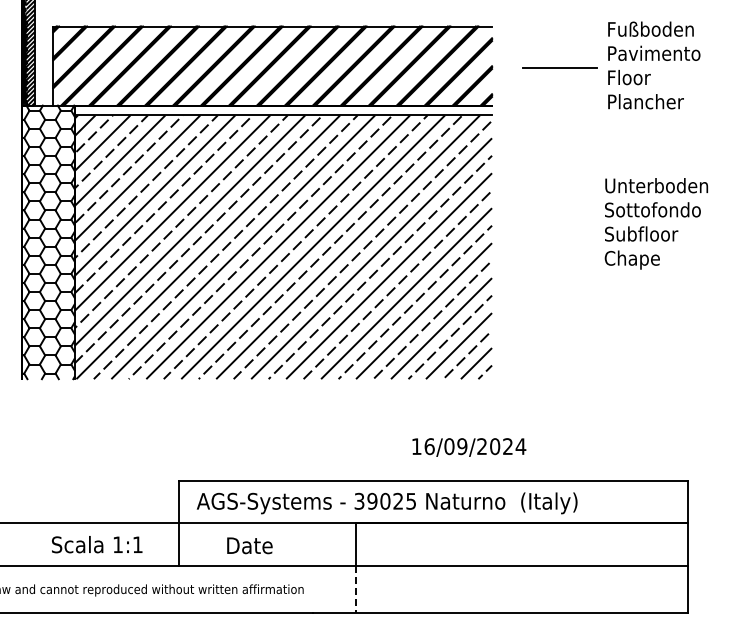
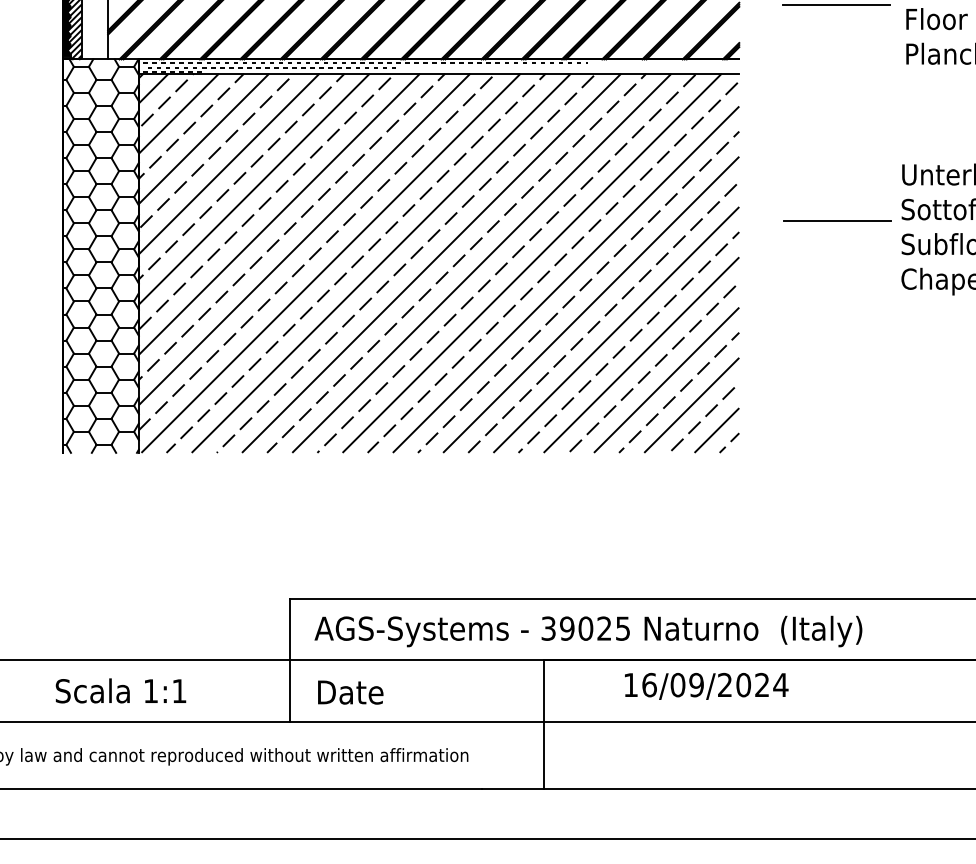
hatch: (231, 111) -> (364, 67), added
line: (560, 218) -> (837, 221), added
text: (469, 447) -> (706, 686), moved
text: (97, 544) -> (121, 690), moved
text: (249, 545) -> (350, 692), moved
line: (356, 590) -> (544, 756), dashed -> solid

